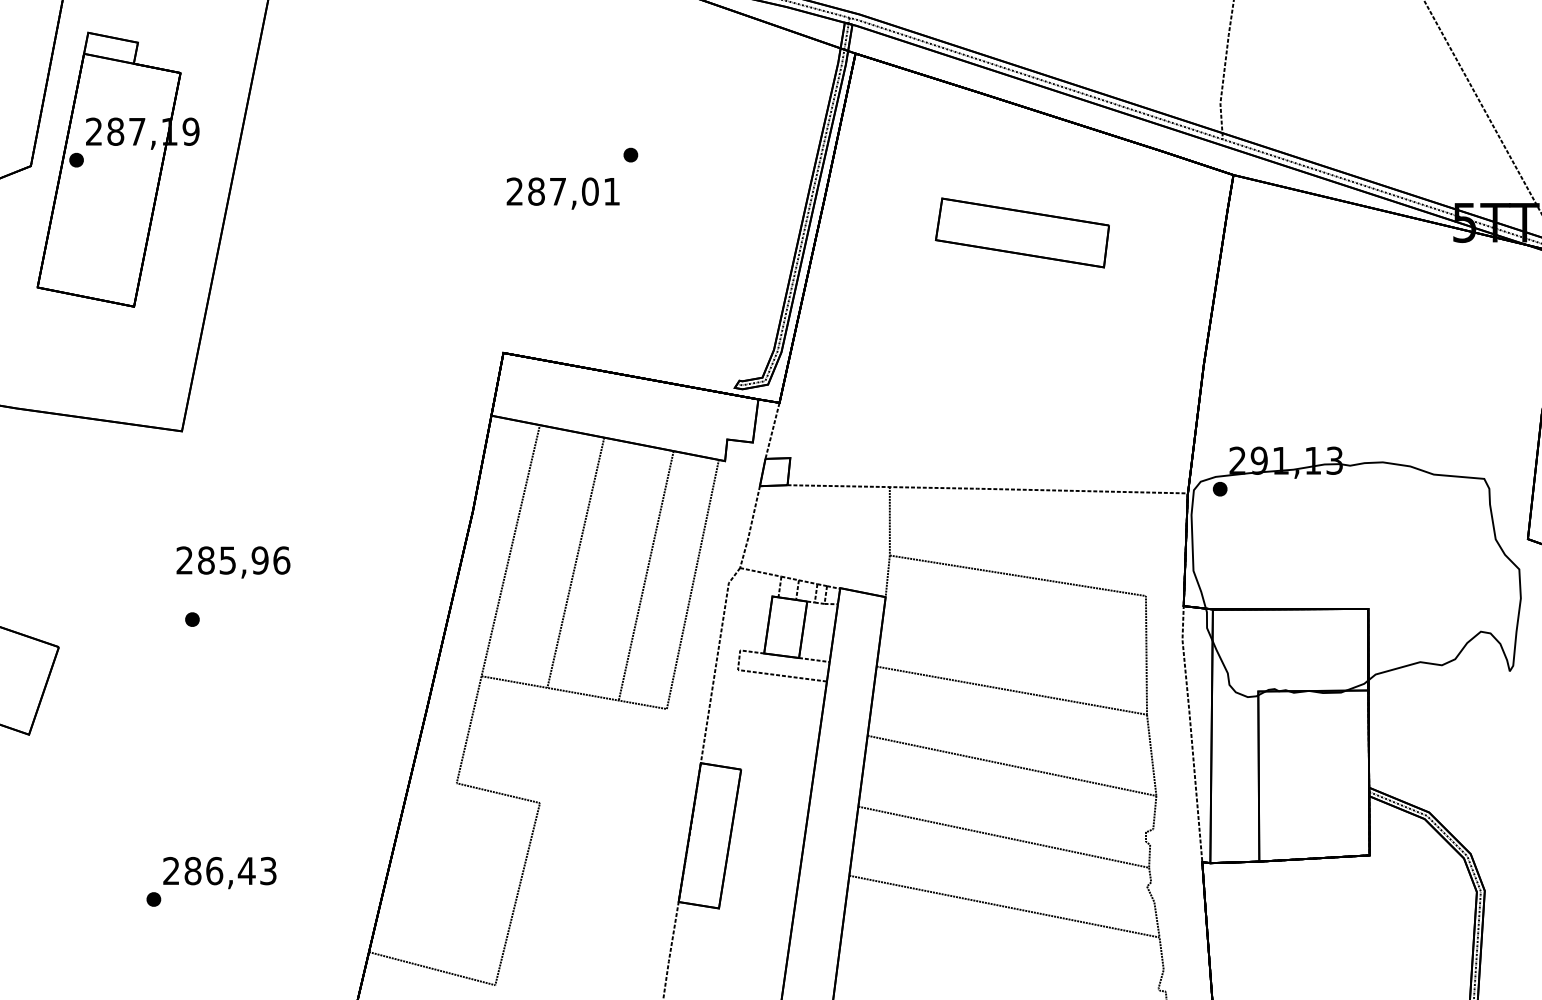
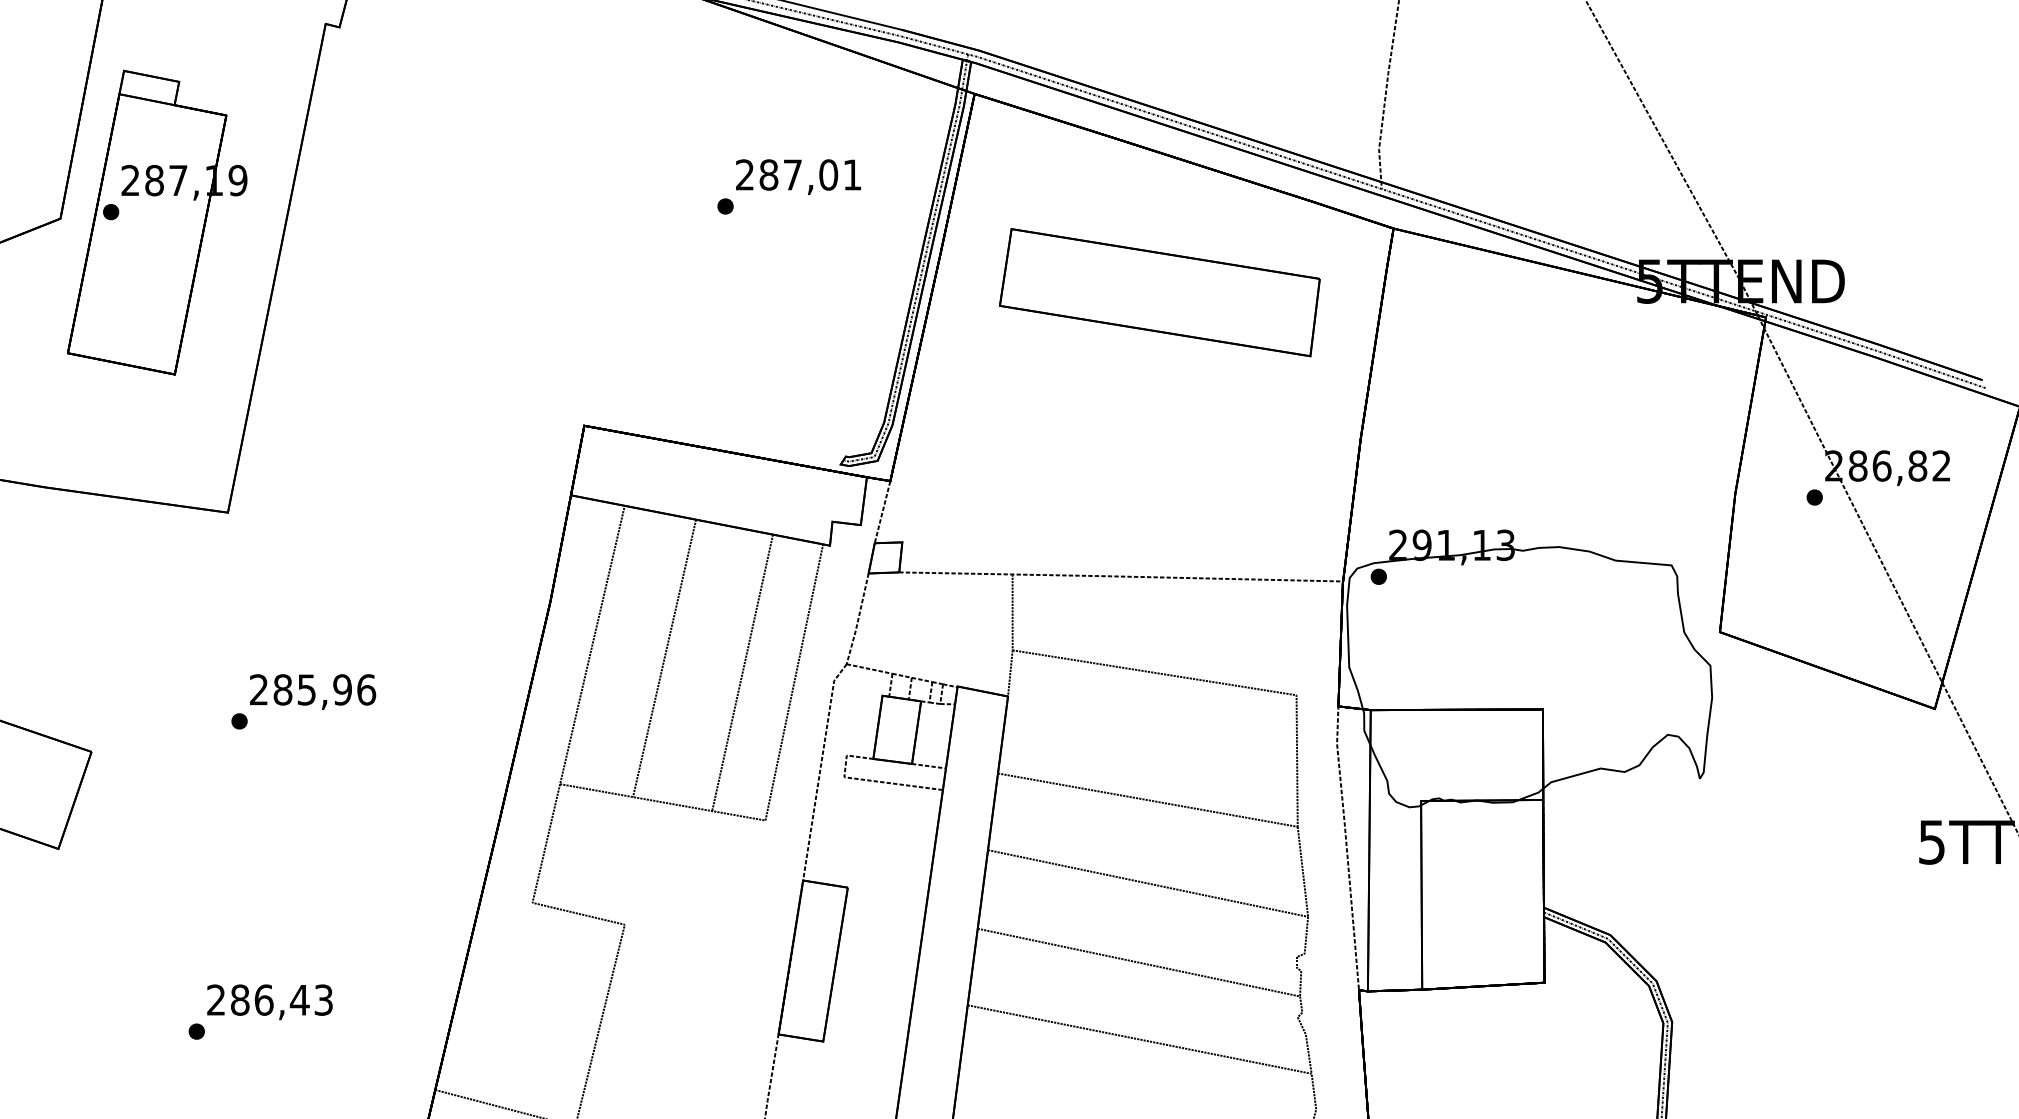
text: (563, 193) -> (798, 176), moved
part: (1022, 232) -> (1159, 292), size x1.67
text: (233, 561) -> (313, 691), moved

